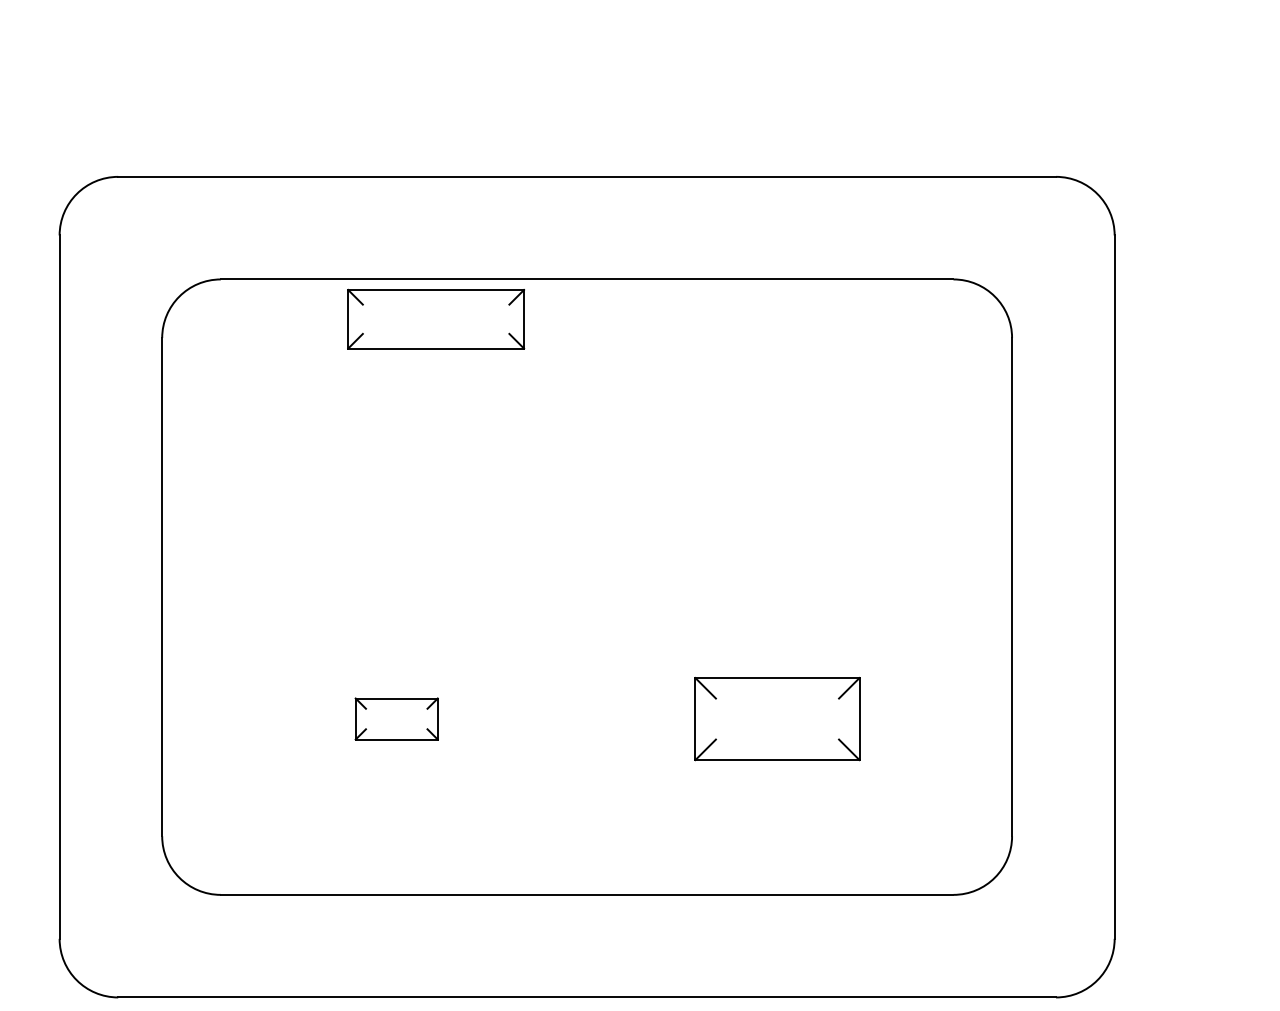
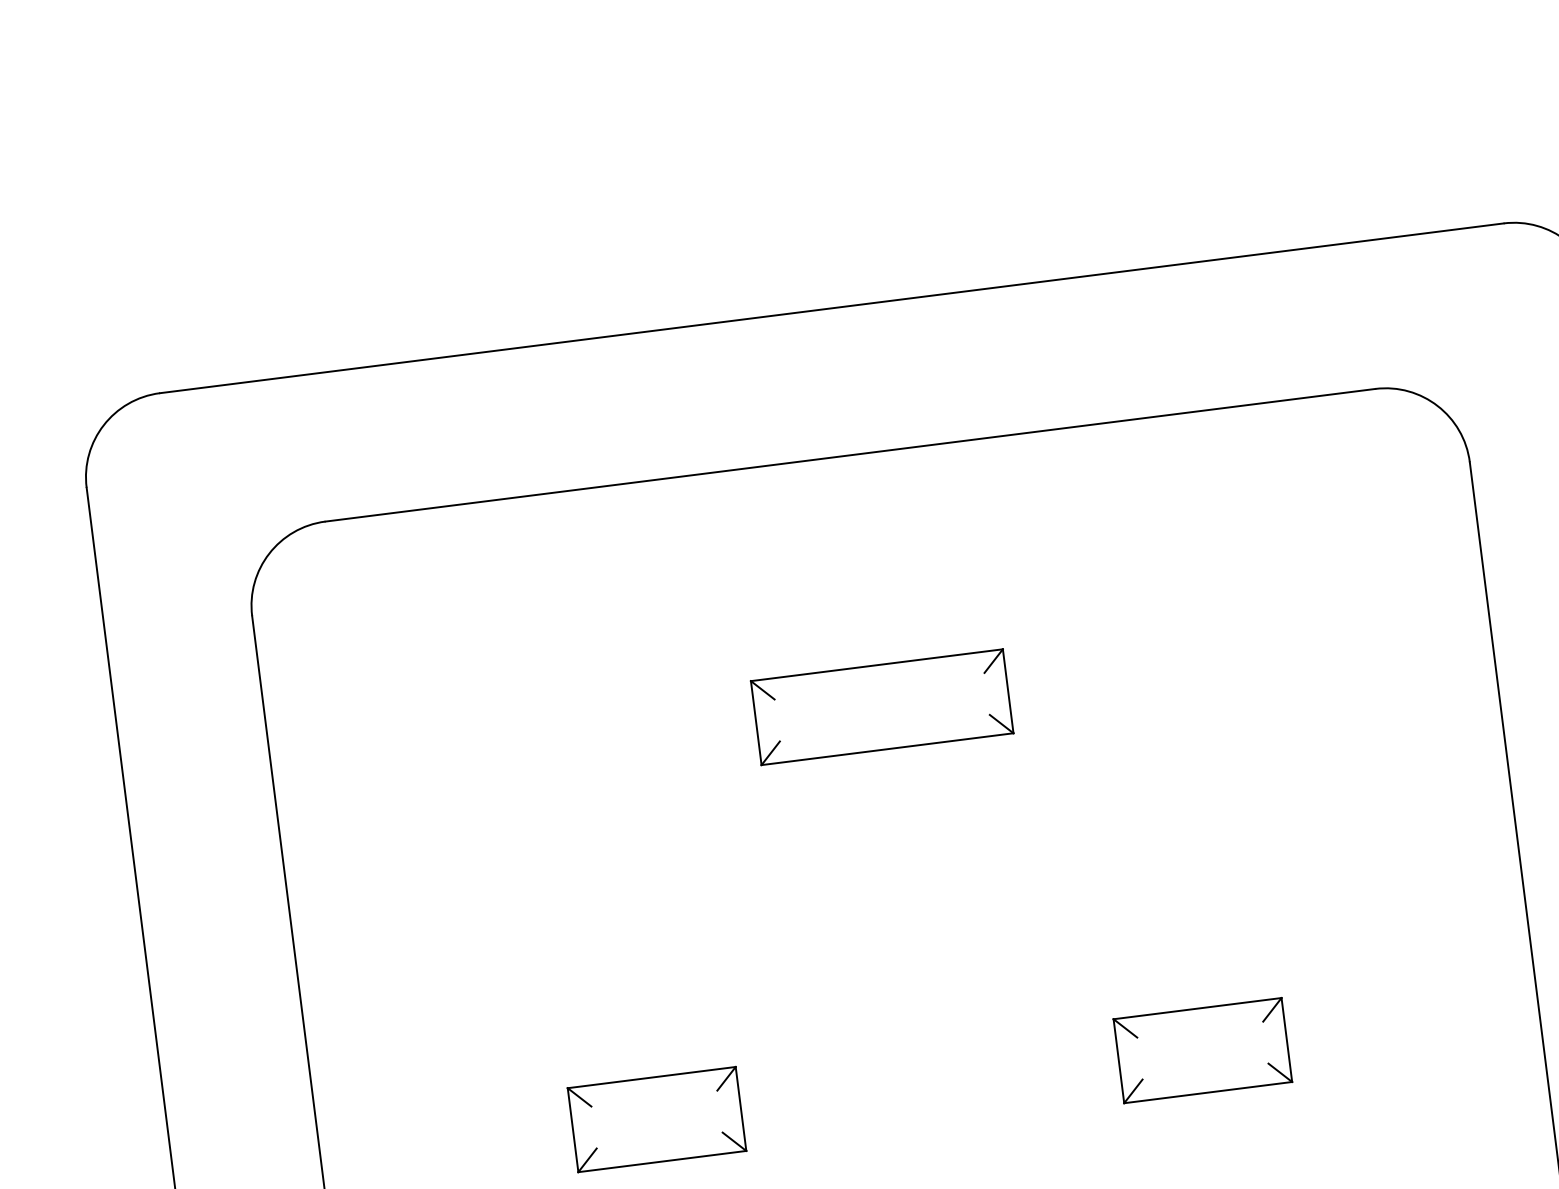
part: (436, 318) -> (882, 706), moved
part: (396, 718) -> (656, 1118), size x1.43
part: (777, 718) -> (1202, 1049), size x0.71

